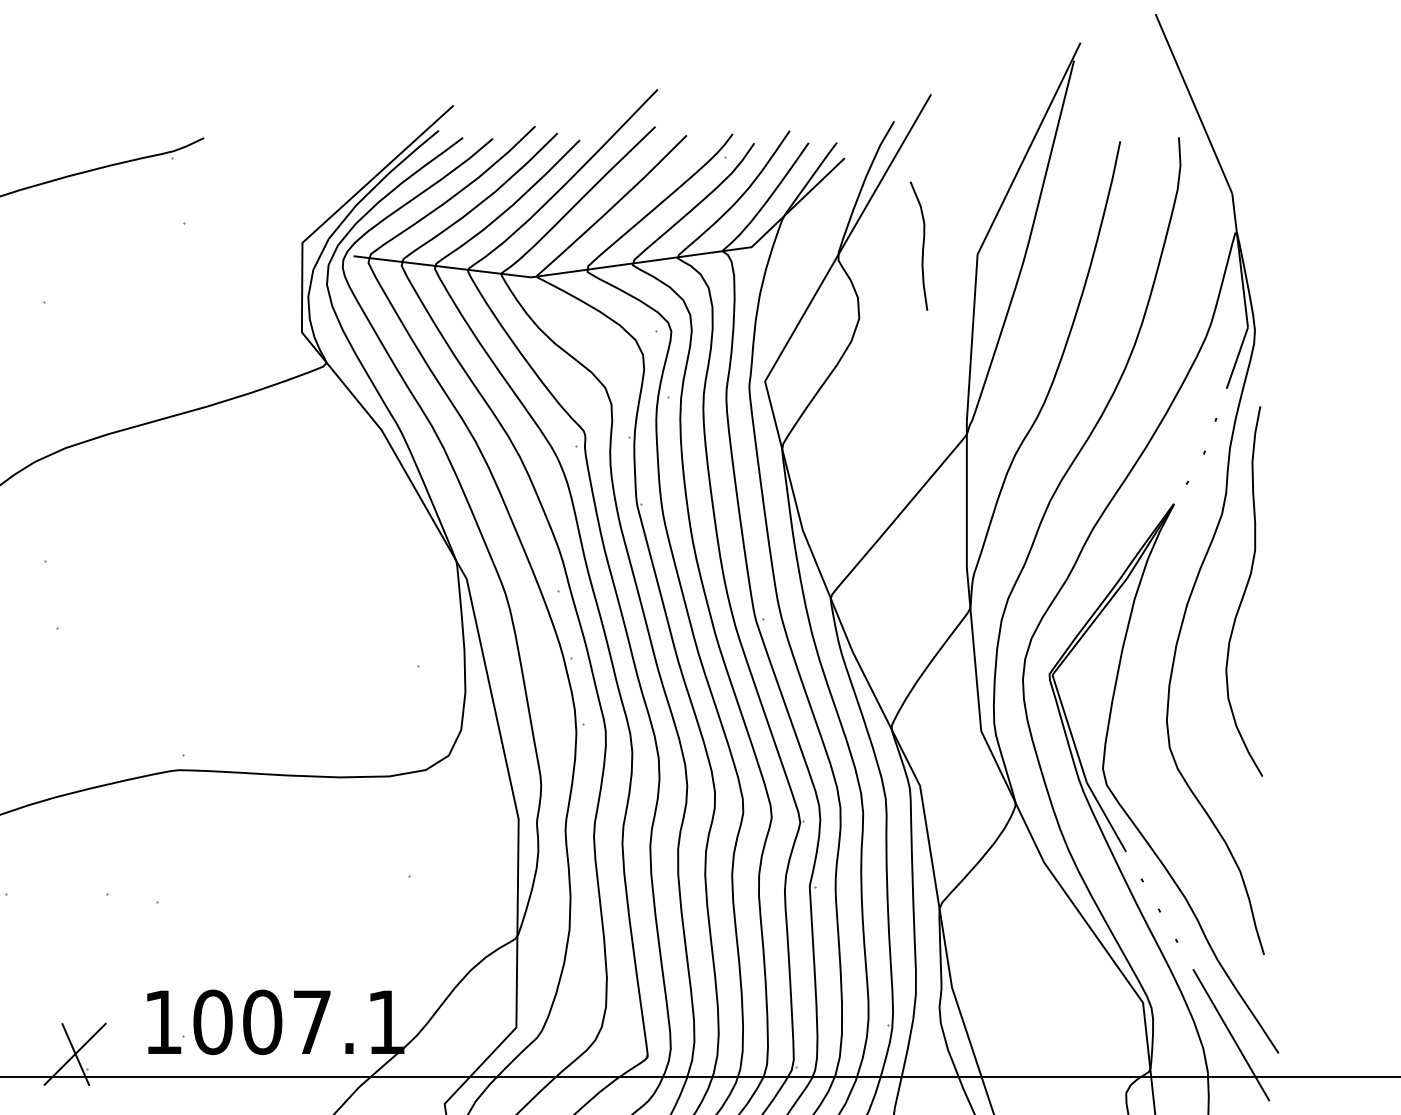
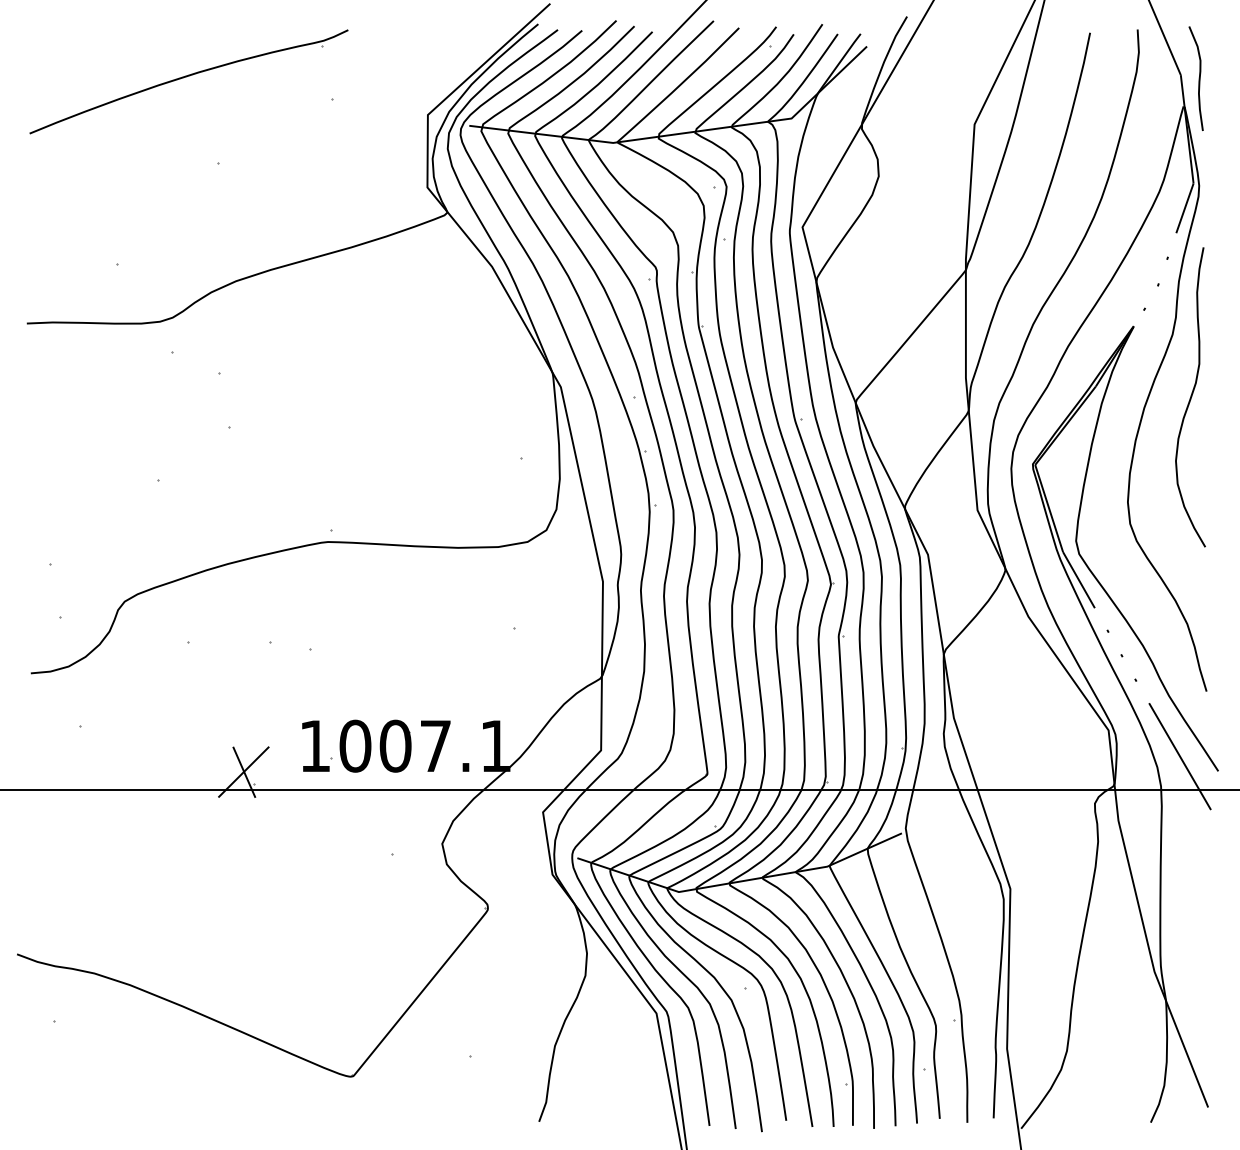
curve: (921, 245) -> (1198, 78), moved

